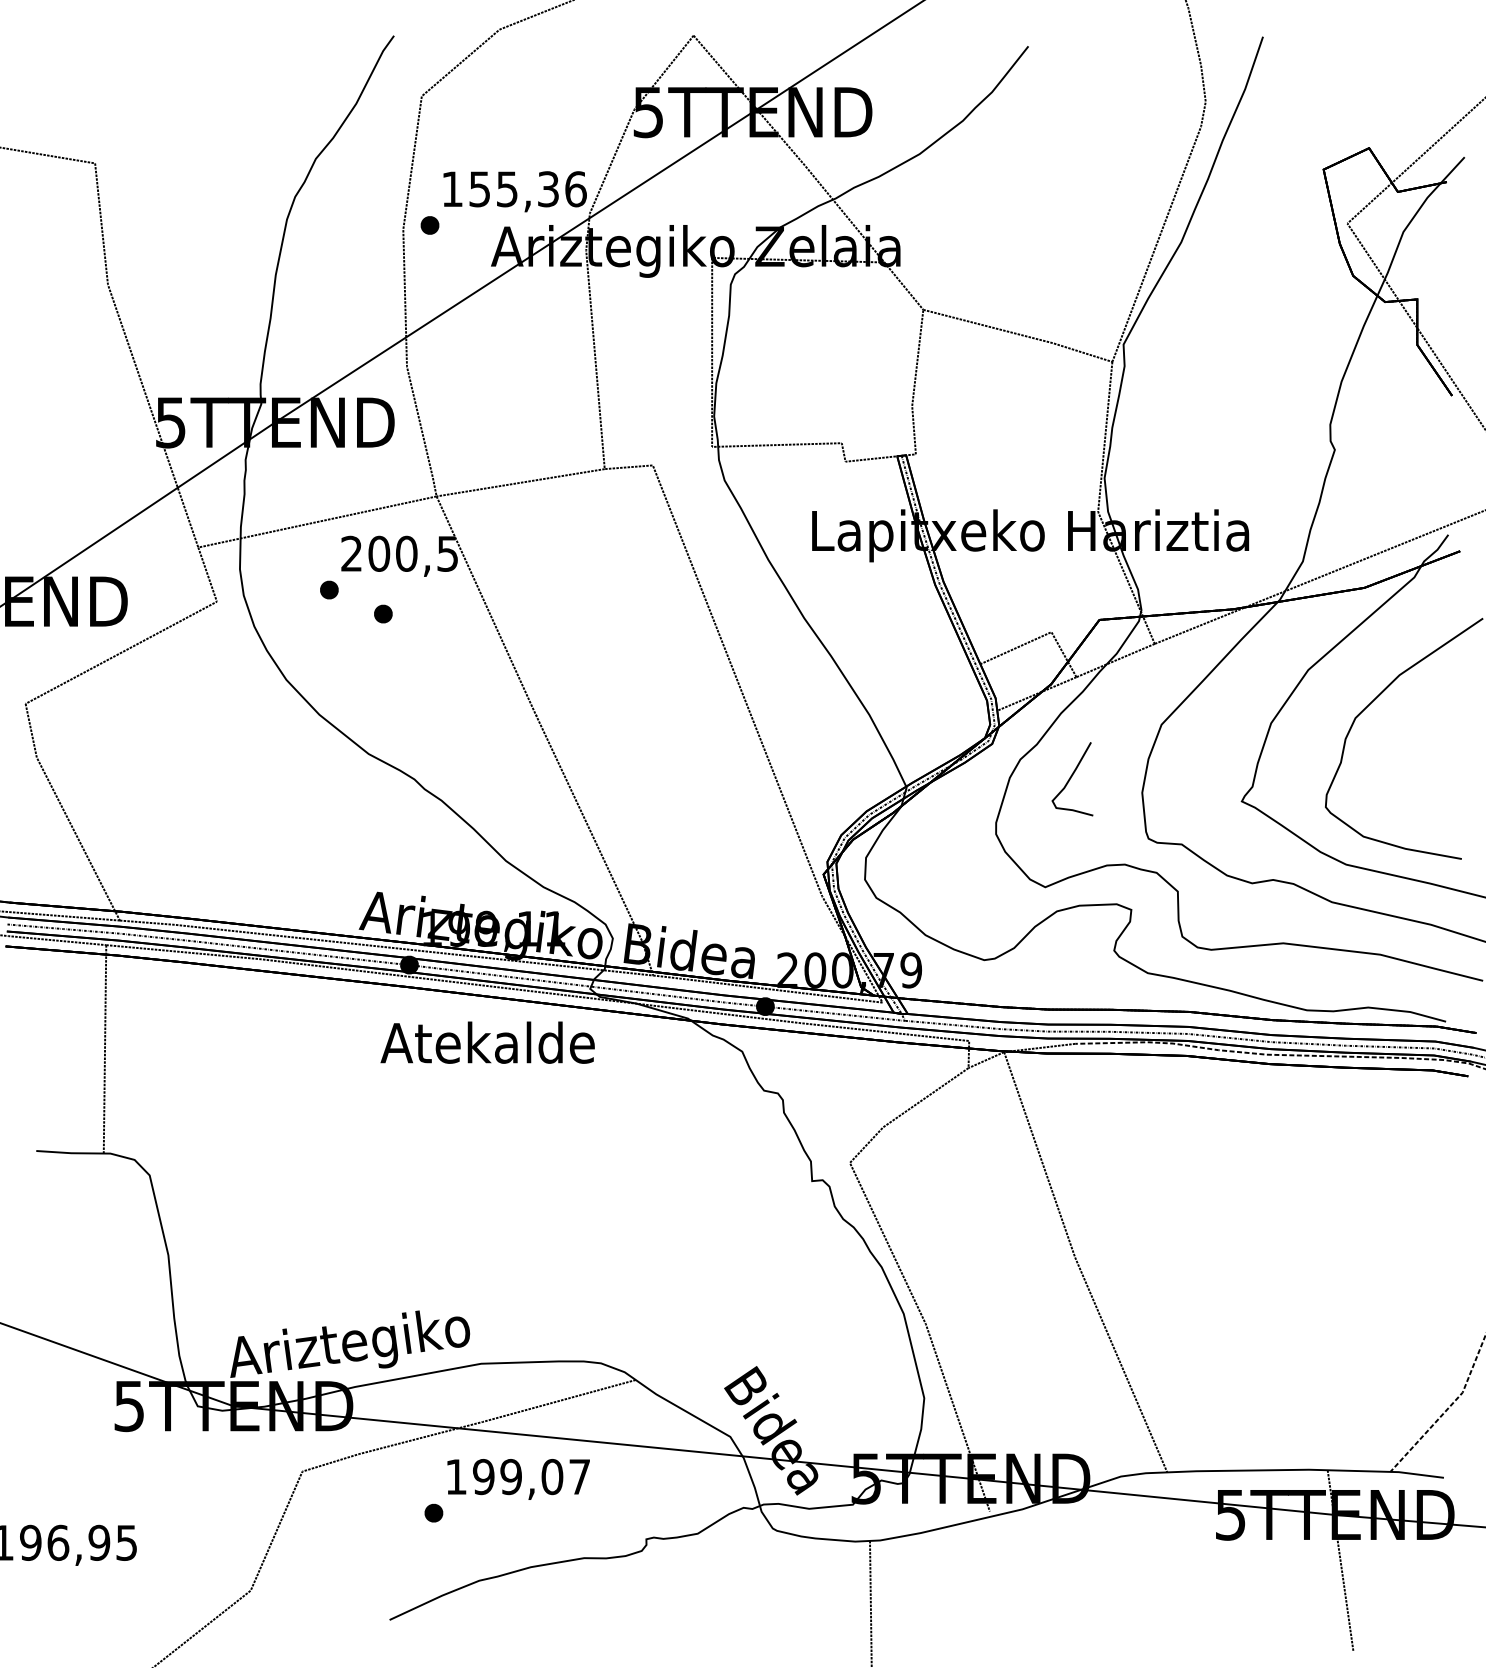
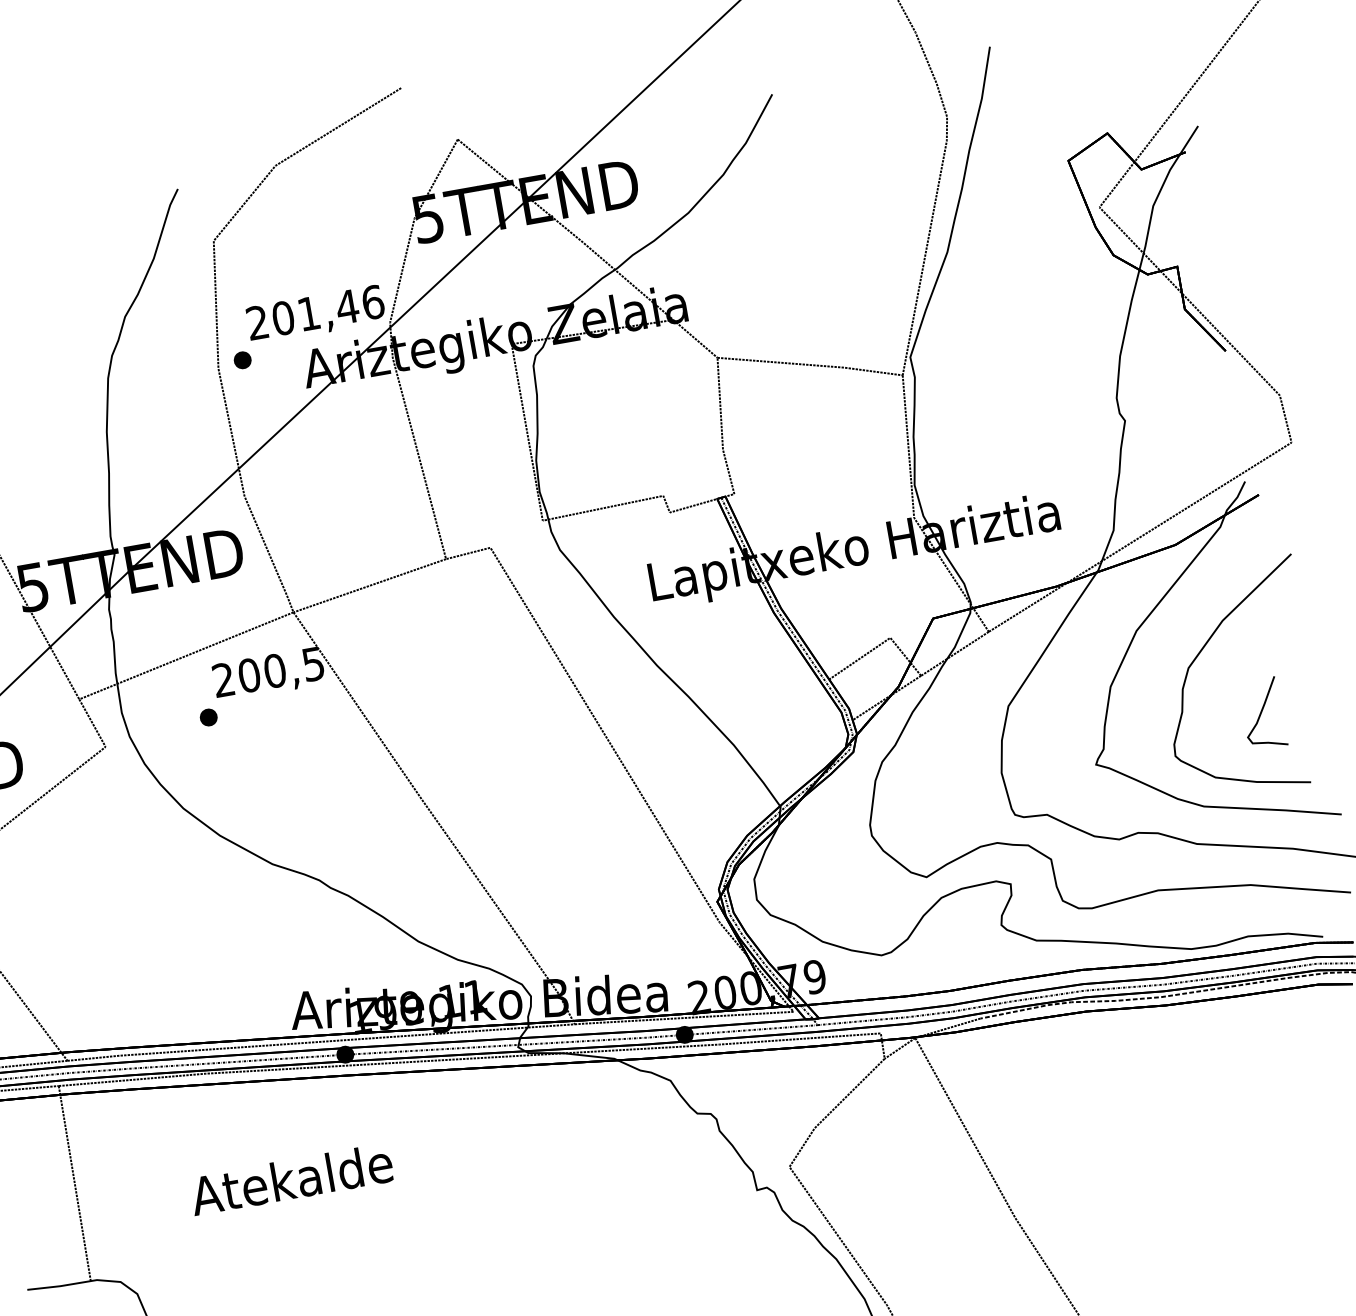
text: (500, 189) -> (302, 315), 155,36 -> 201,46
part: (383, 613) -> (263, 730), removed
curve: (1071, 778) -> (1262, 713), moved
text: (487, 1042) -> (291, 1179), moved

